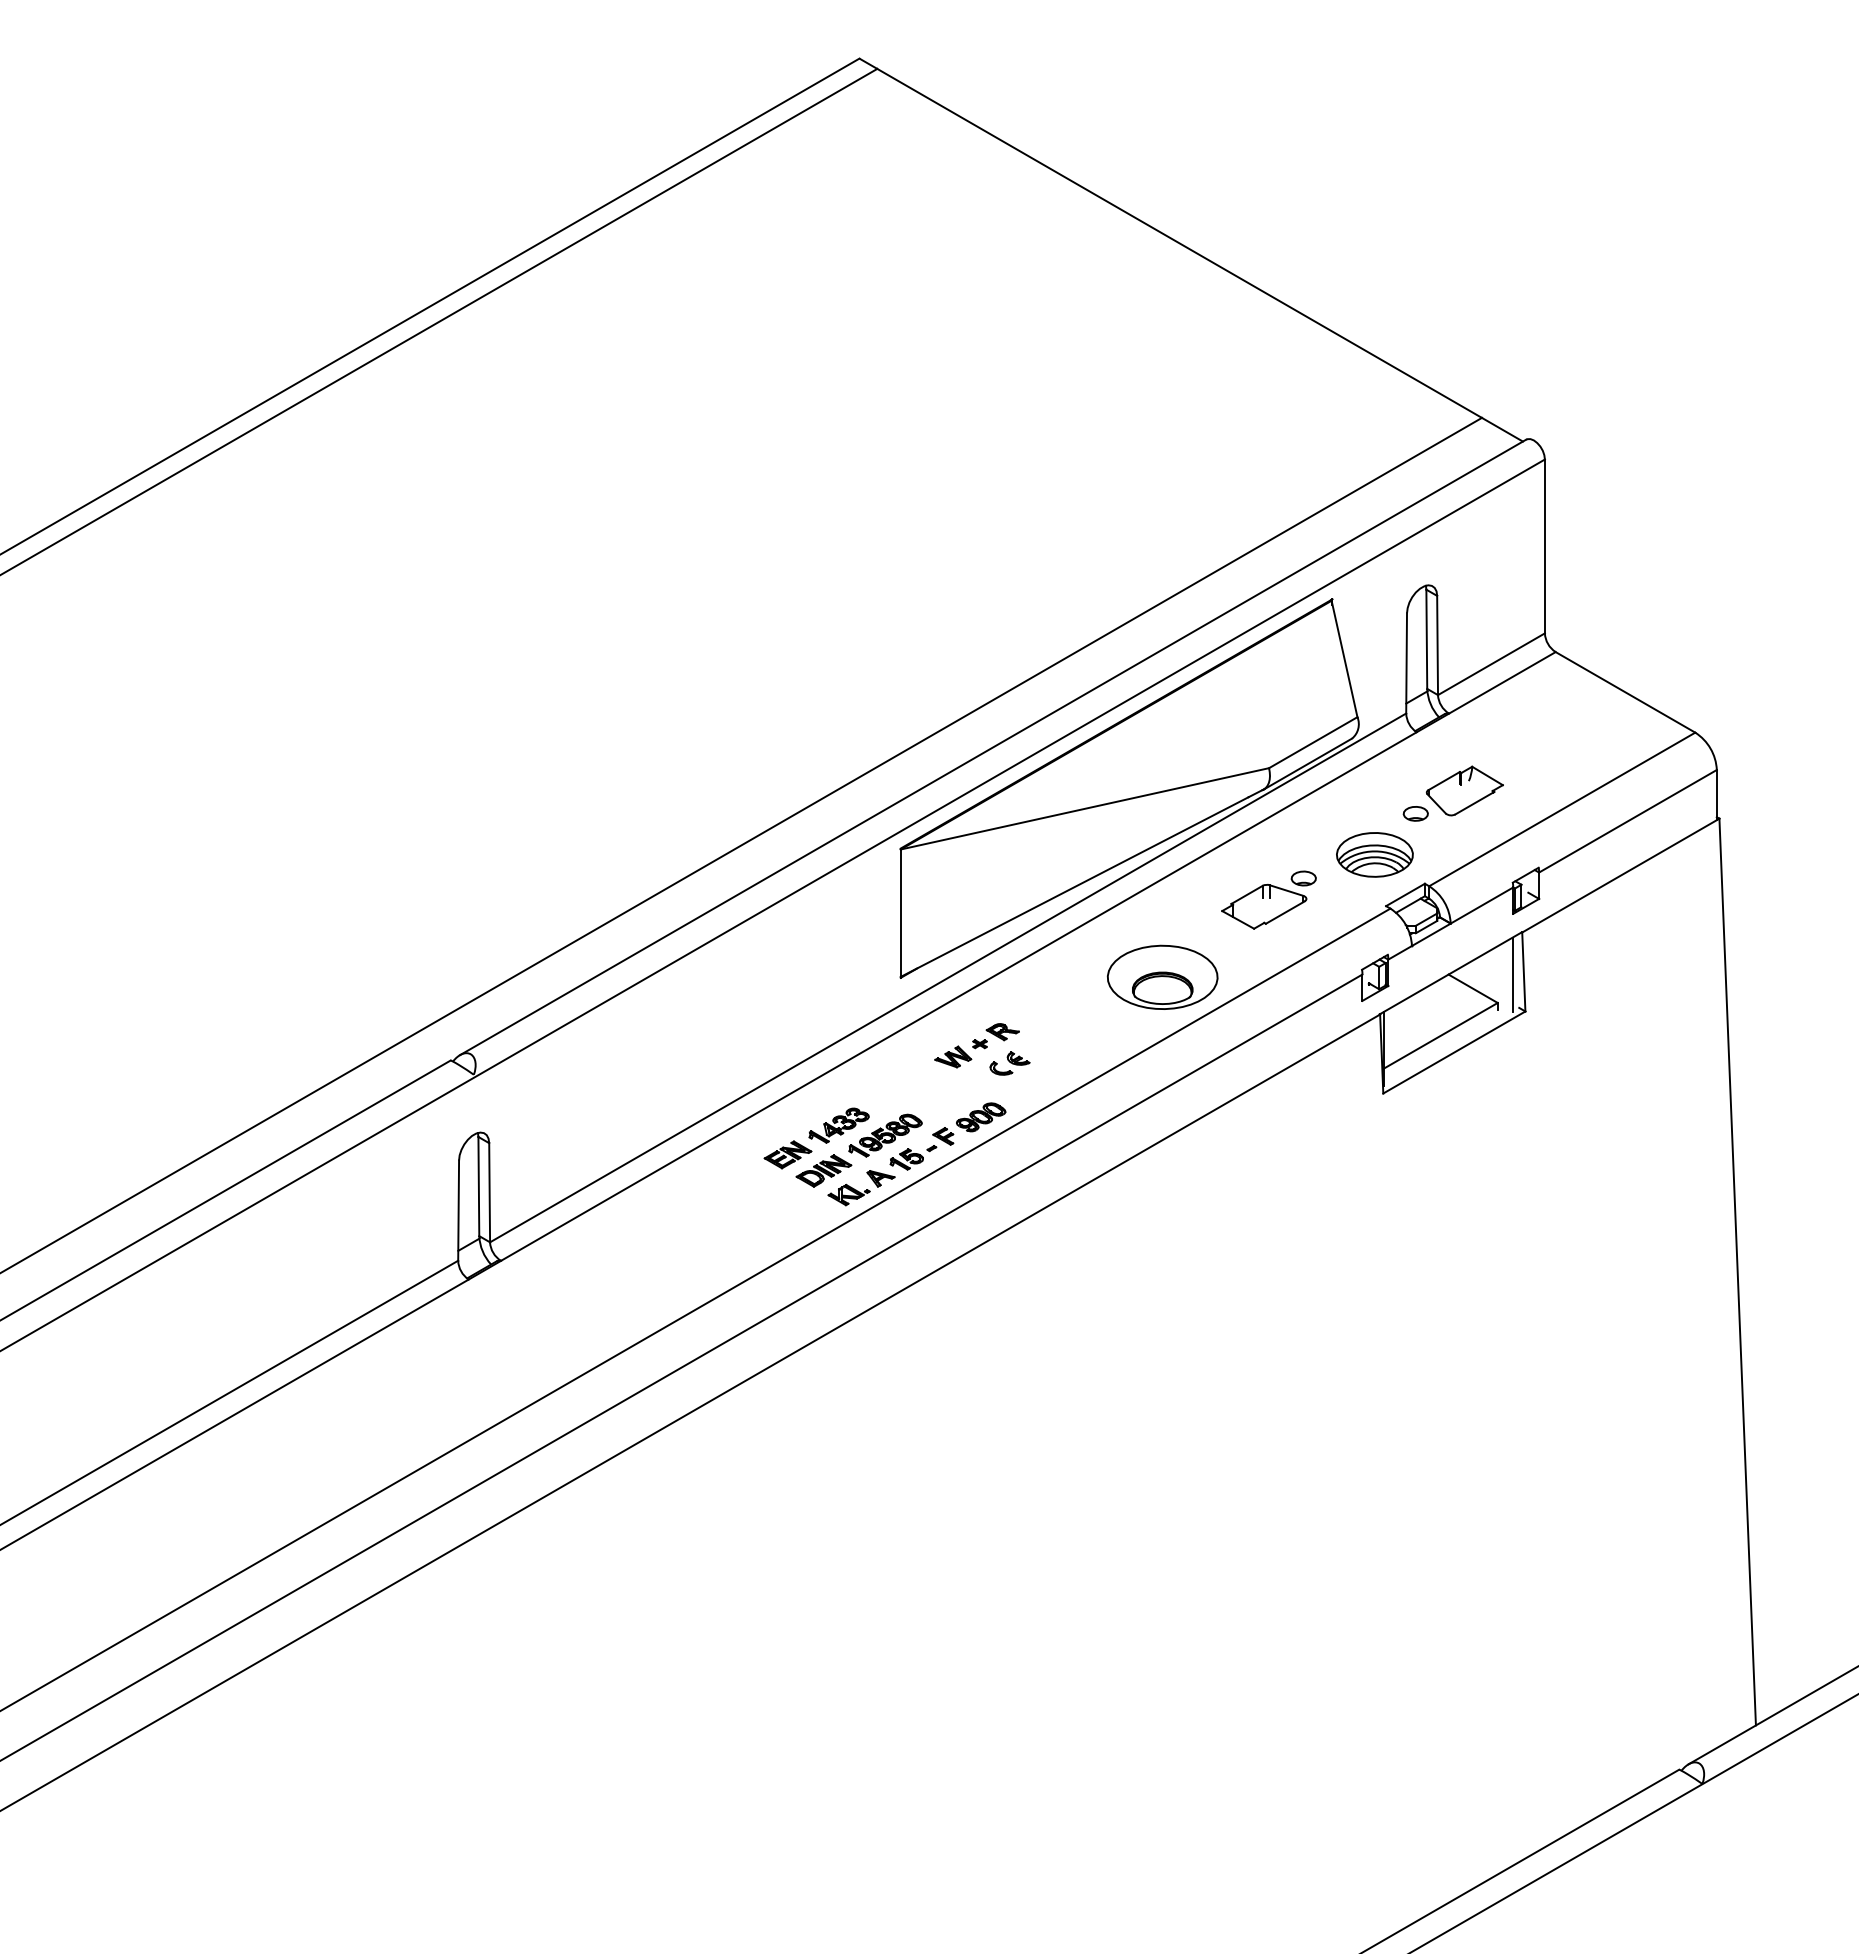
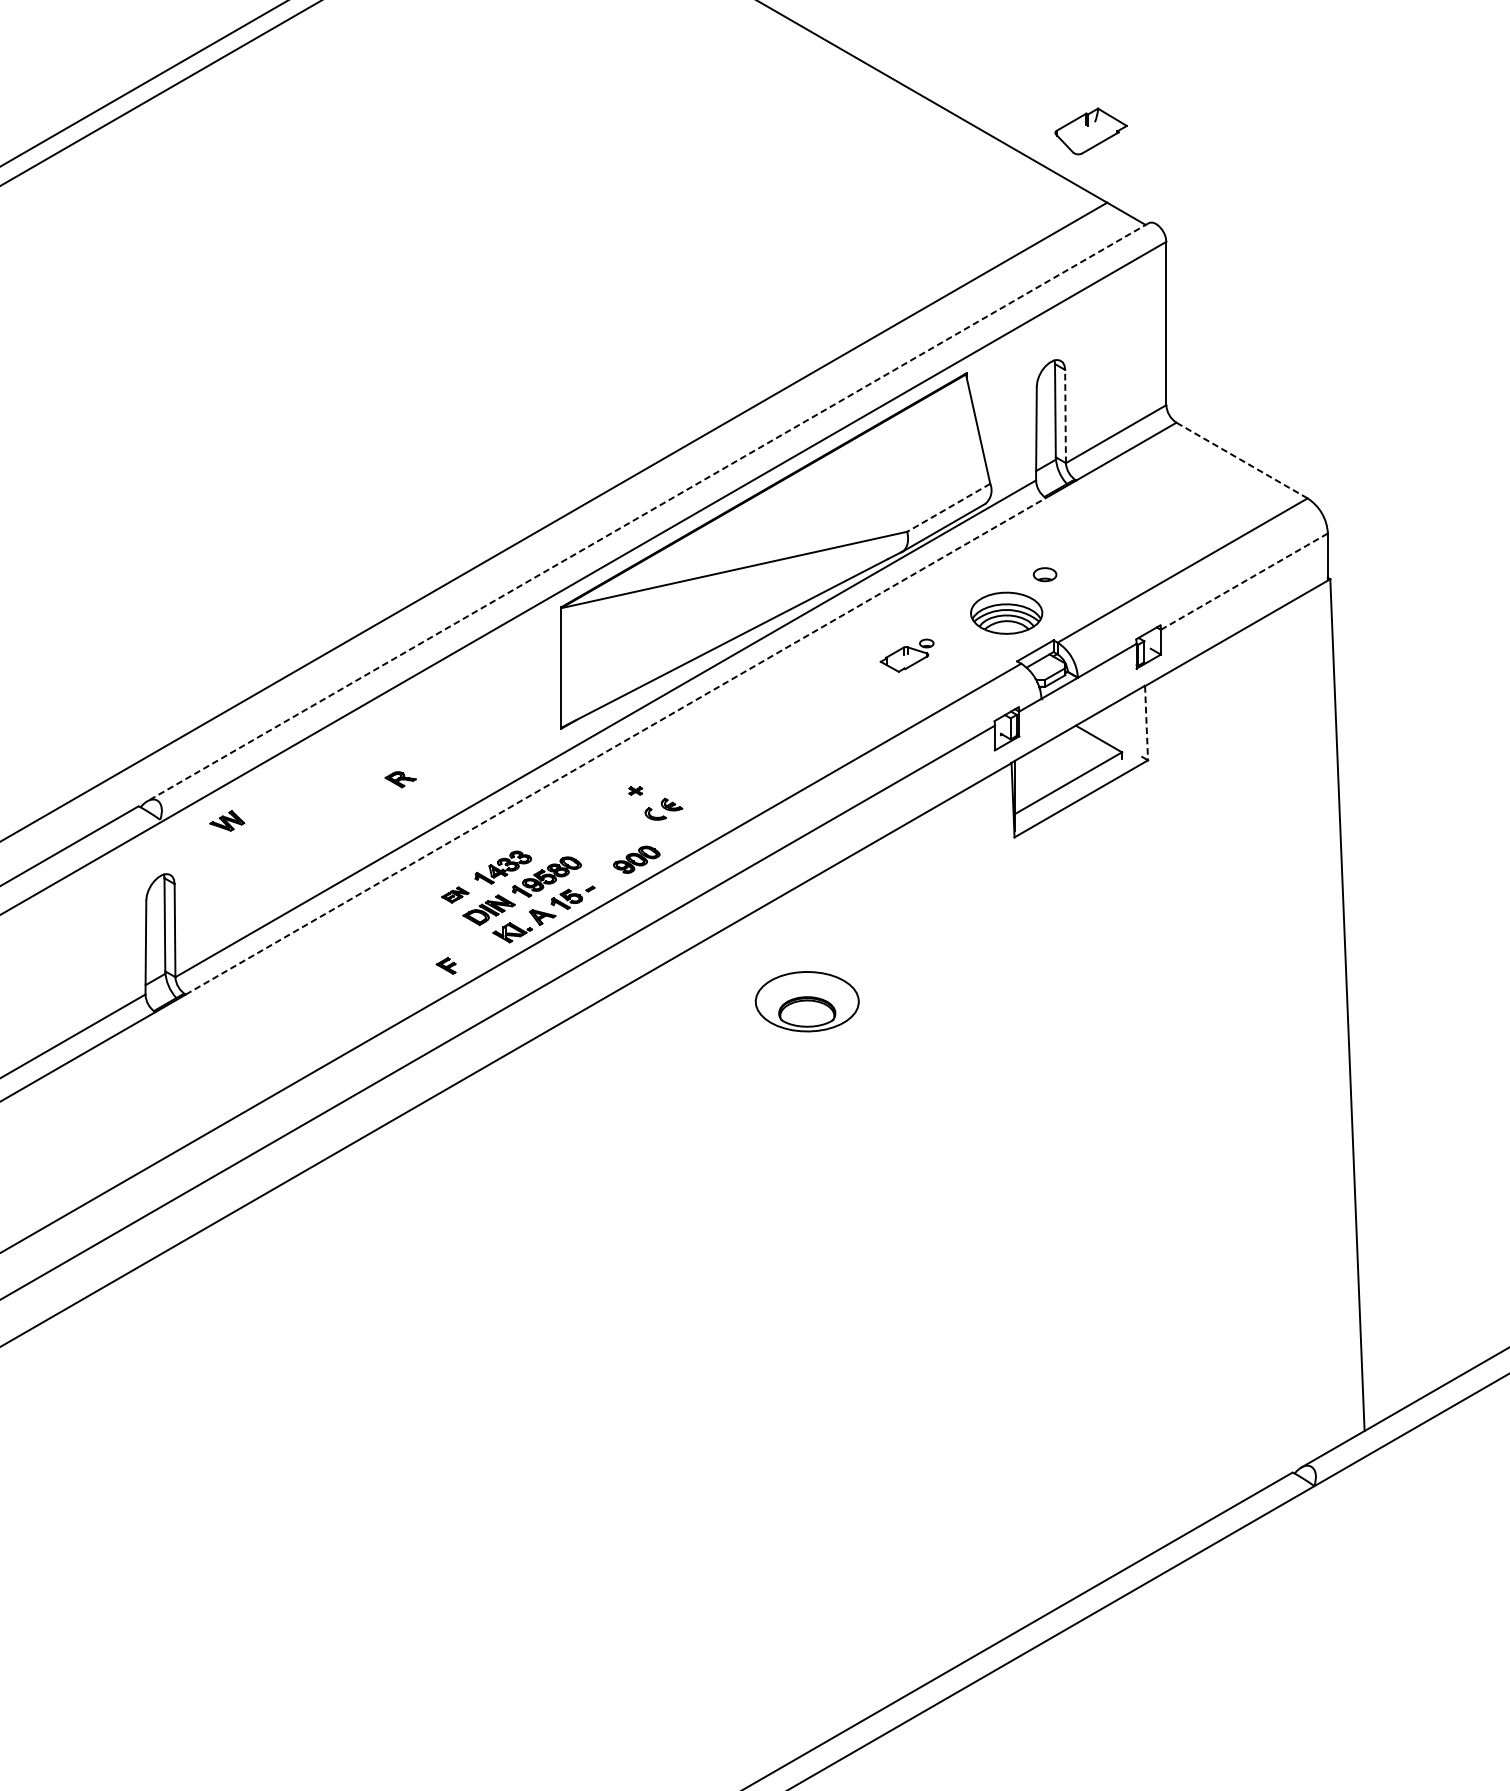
line: (1437, 645) -> (1065, 416), solid -> dashed
line: (1625, 692) -> (1242, 460), solid -> dashed
line: (1312, 742) -> (948, 507), solid -> dashed
line: (992, 747) -> (647, 512), solid -> dashed
part: (1464, 790) -> (1090, 130), moved
line: (1627, 821) -> (1243, 581), solid -> dashed
part: (1268, 899) -> (906, 655), size x0.6
line: (1523, 972) -> (1146, 723), solid -> dashed
line: (1512, 974) -> (1135, 725), removed
part: (1162, 976) -> (807, 1000), moved
line: (958, 996) -> (615, 746), solid -> dashed
part: (1002, 1032) -> (400, 780), moved
part: (953, 1056) -> (227, 820), moved
part: (943, 1136) -> (446, 966), moved
part: (787, 1154) -> (454, 894), size x0.6

